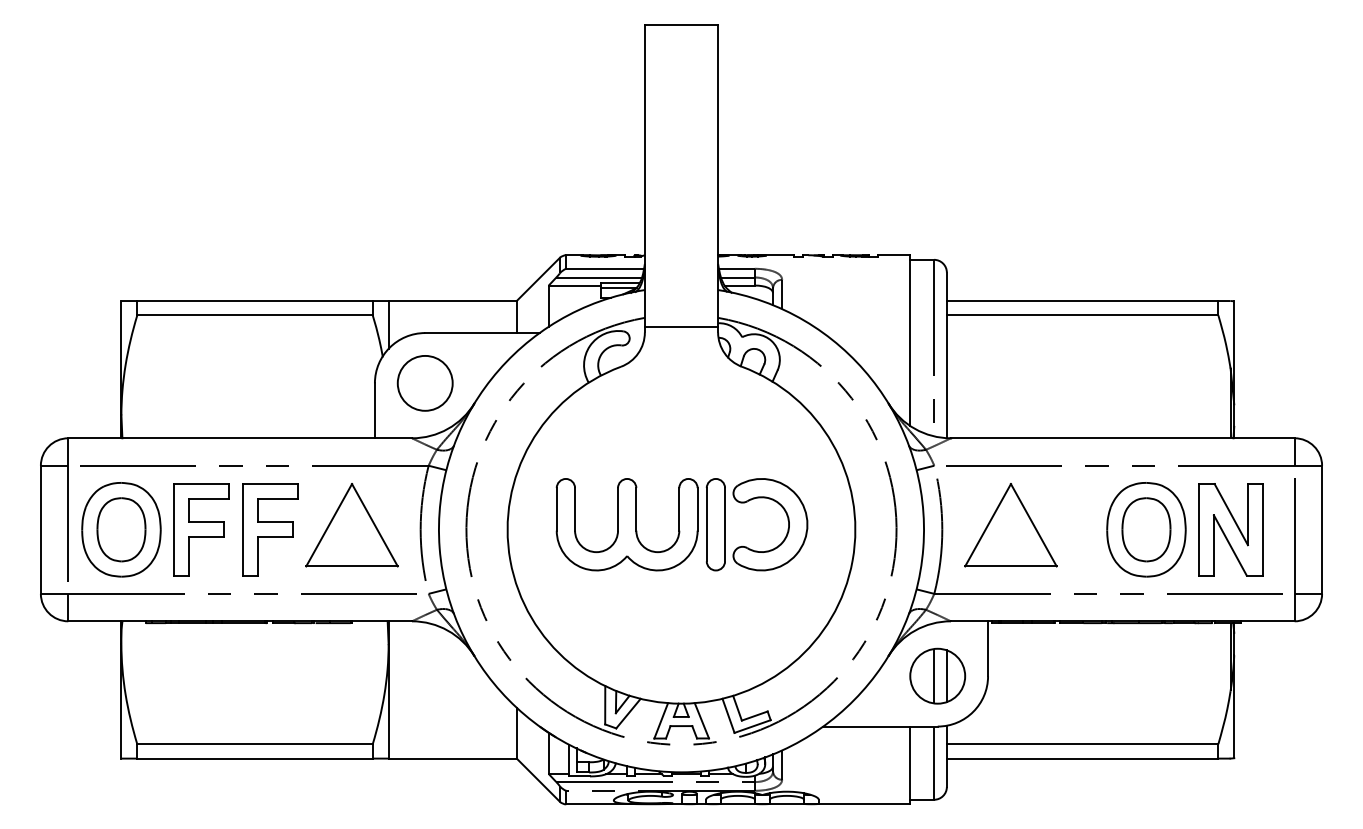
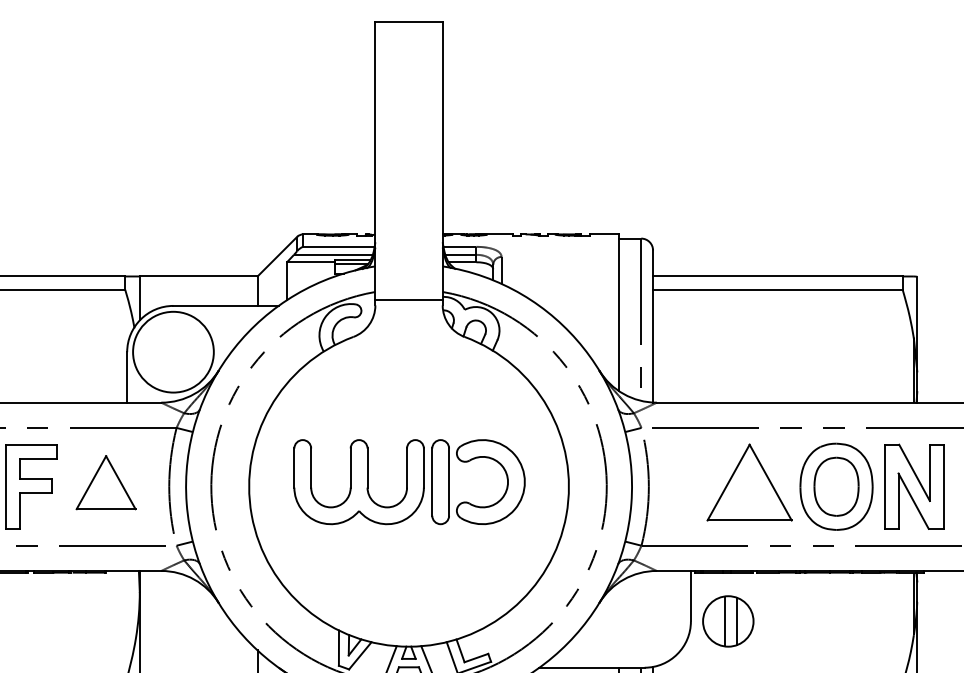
circle: (424, 382) -> (172, 351), size x1.6
part: (351, 525) -> (105, 482), size x0.7
part: (1010, 525) -> (749, 482), moved
part: (937, 675) -> (728, 620), moved

